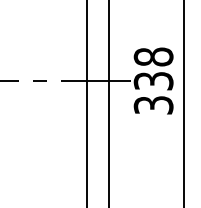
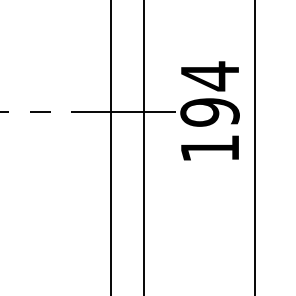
text: (153, 80) -> (209, 111), 338 -> 194

